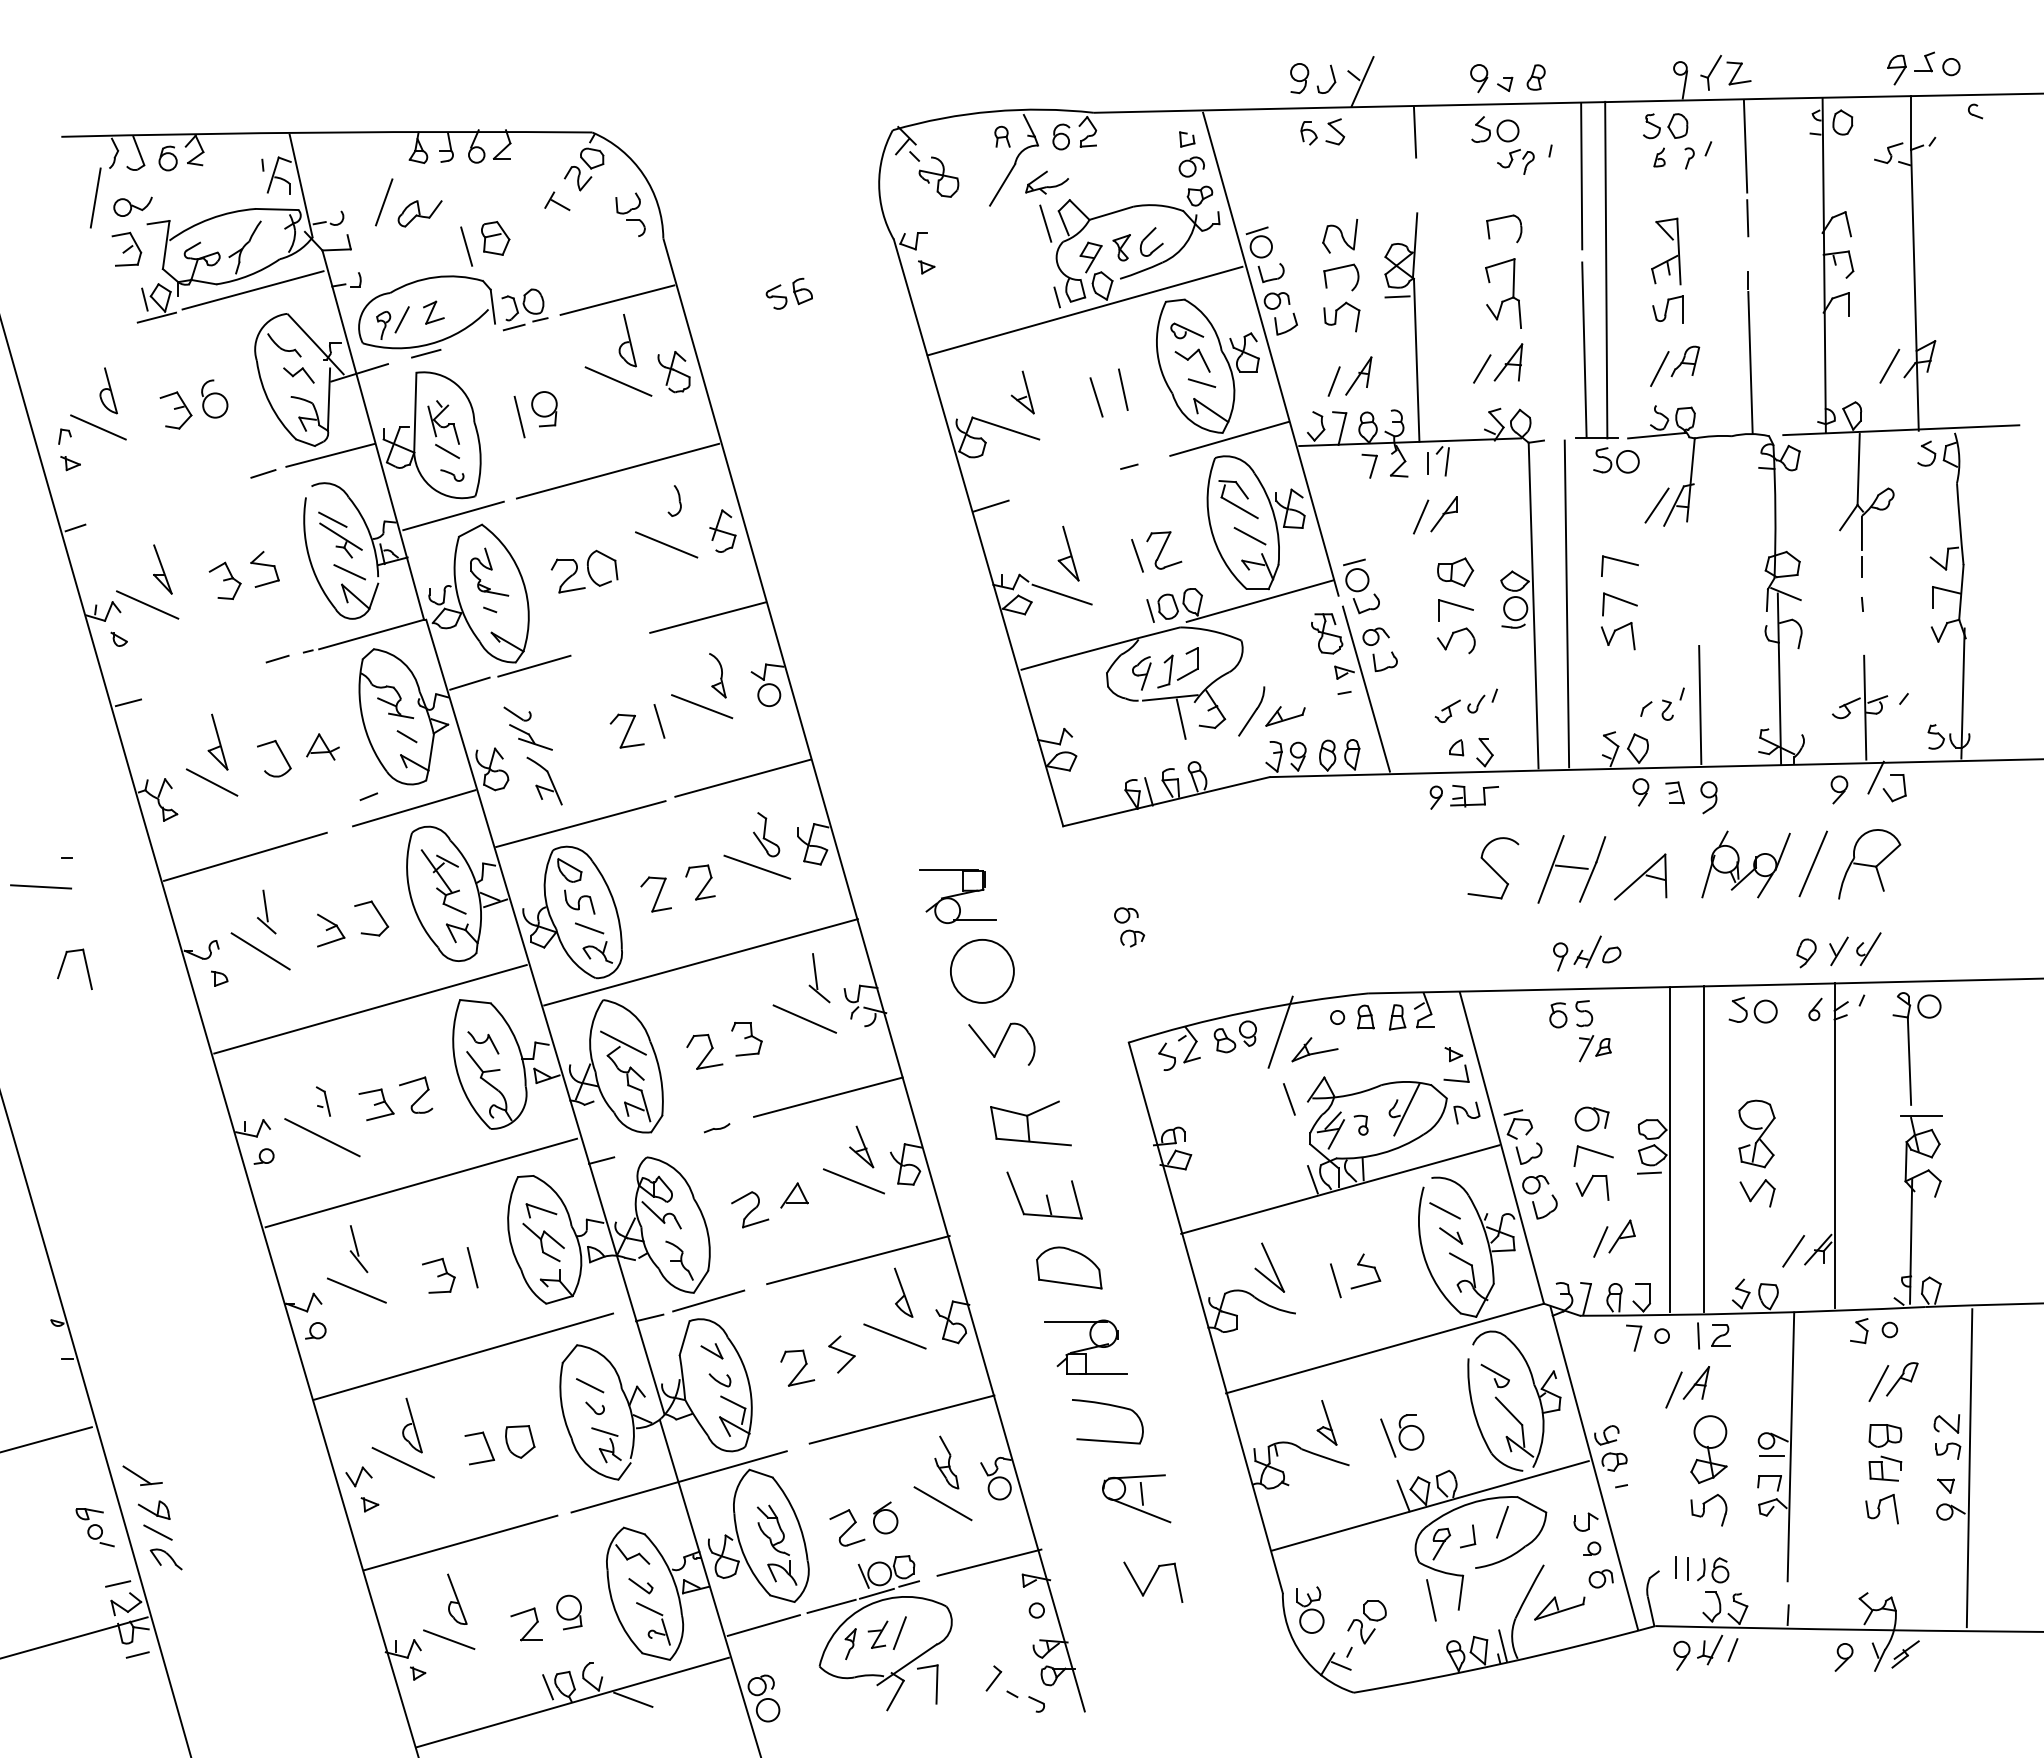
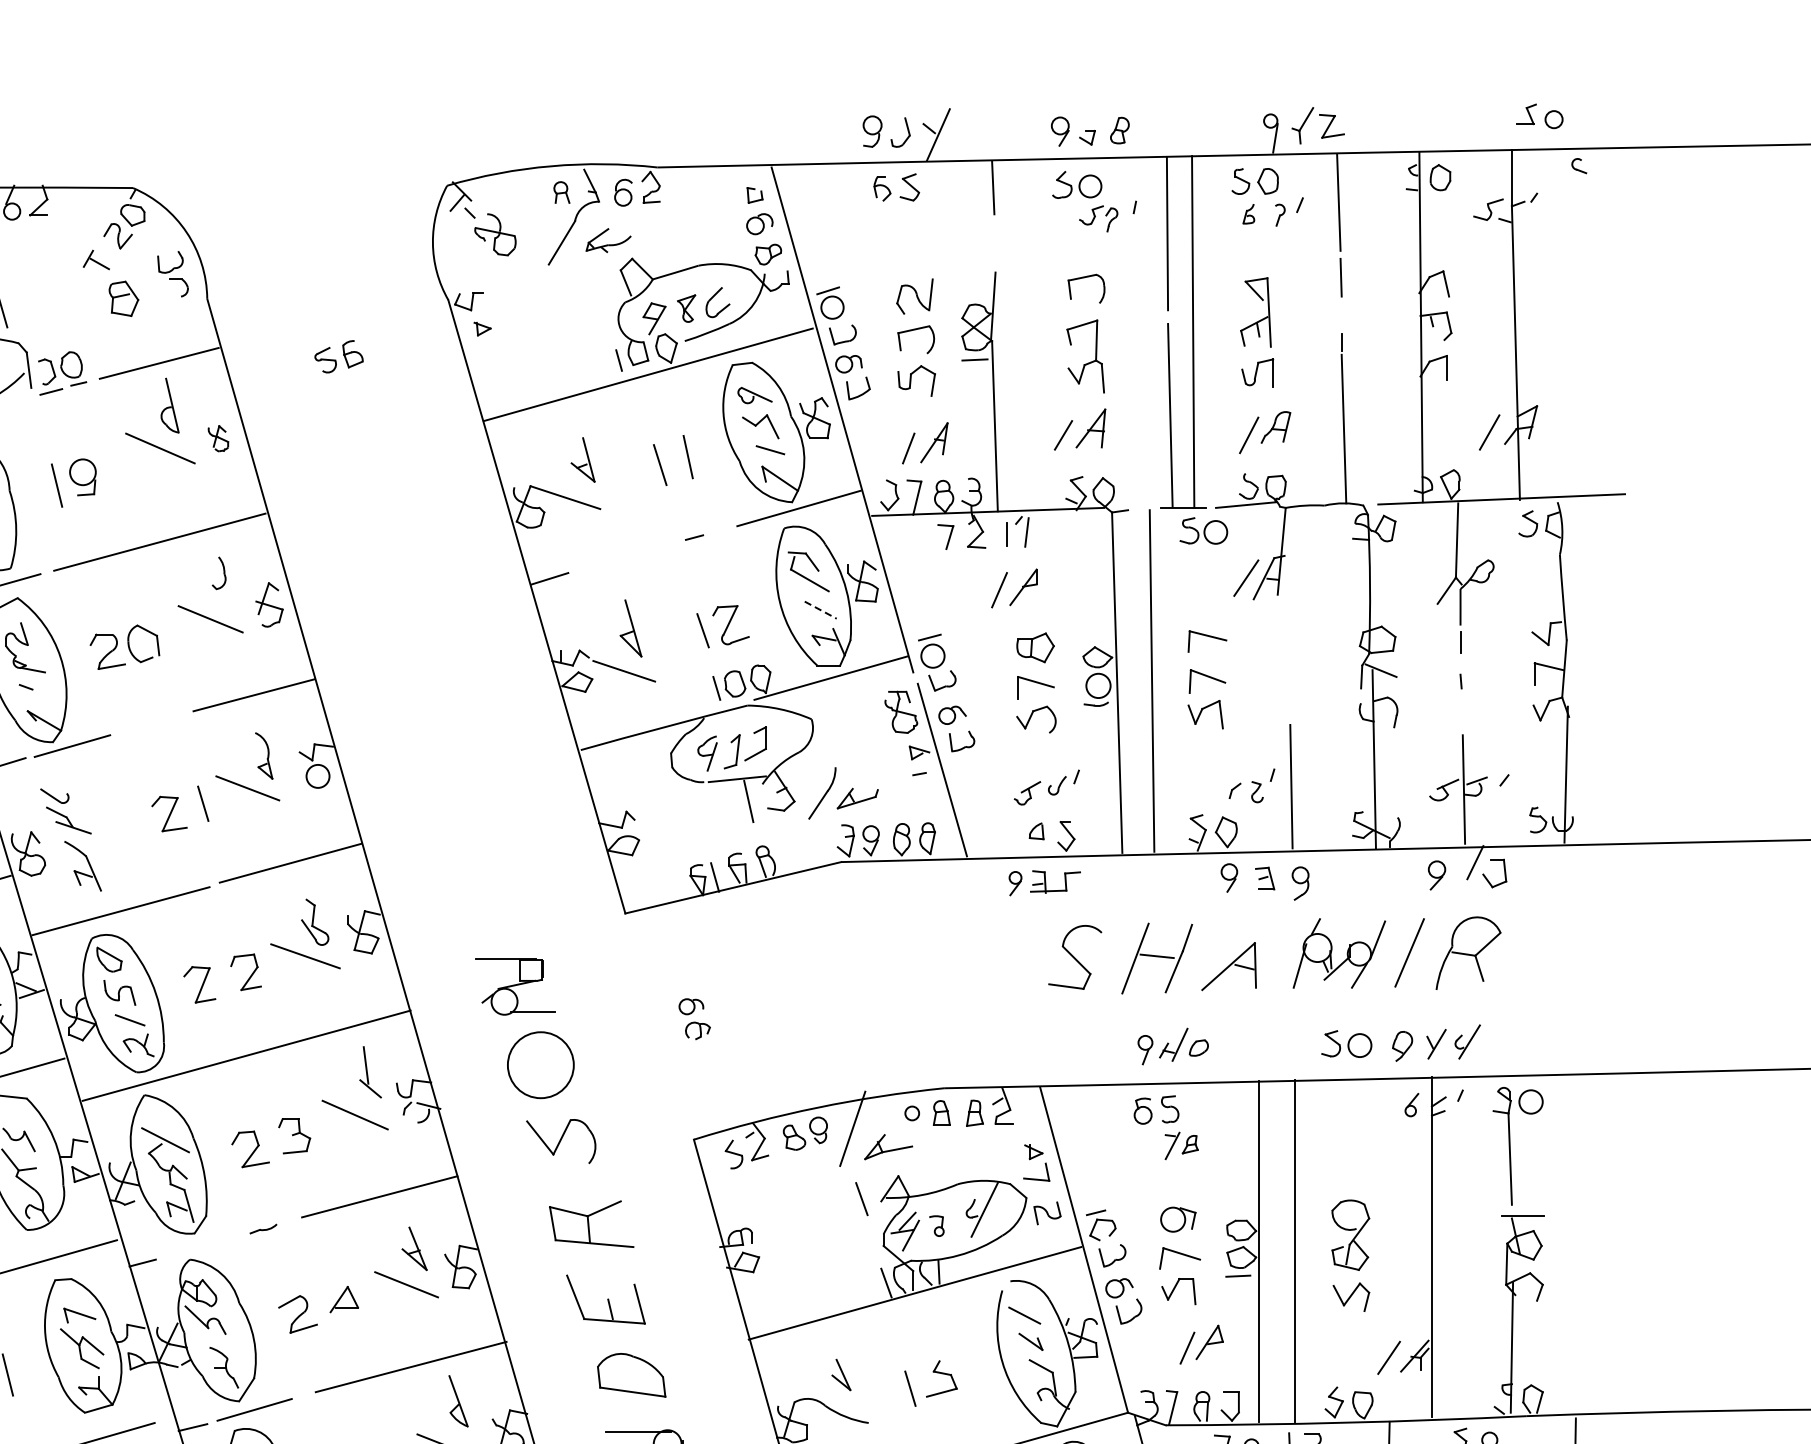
part: (1896, 69) -> (1496, 122), removed
line: (1045, 223) -> (606, 283), removed
part: (495, 238) -> (123, 298), moved
part: (673, 372) -> (217, 439), size x0.6
line: (1250, 536) -> (821, 610), solid -> dashed
part: (1752, 1009) -> (1346, 1043), moved
part: (1269, 1267) -> (841, 1374), size x0.6

